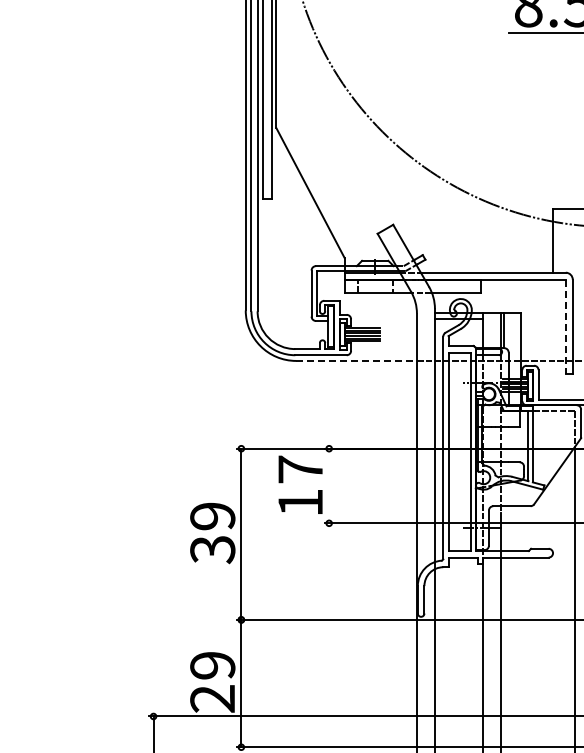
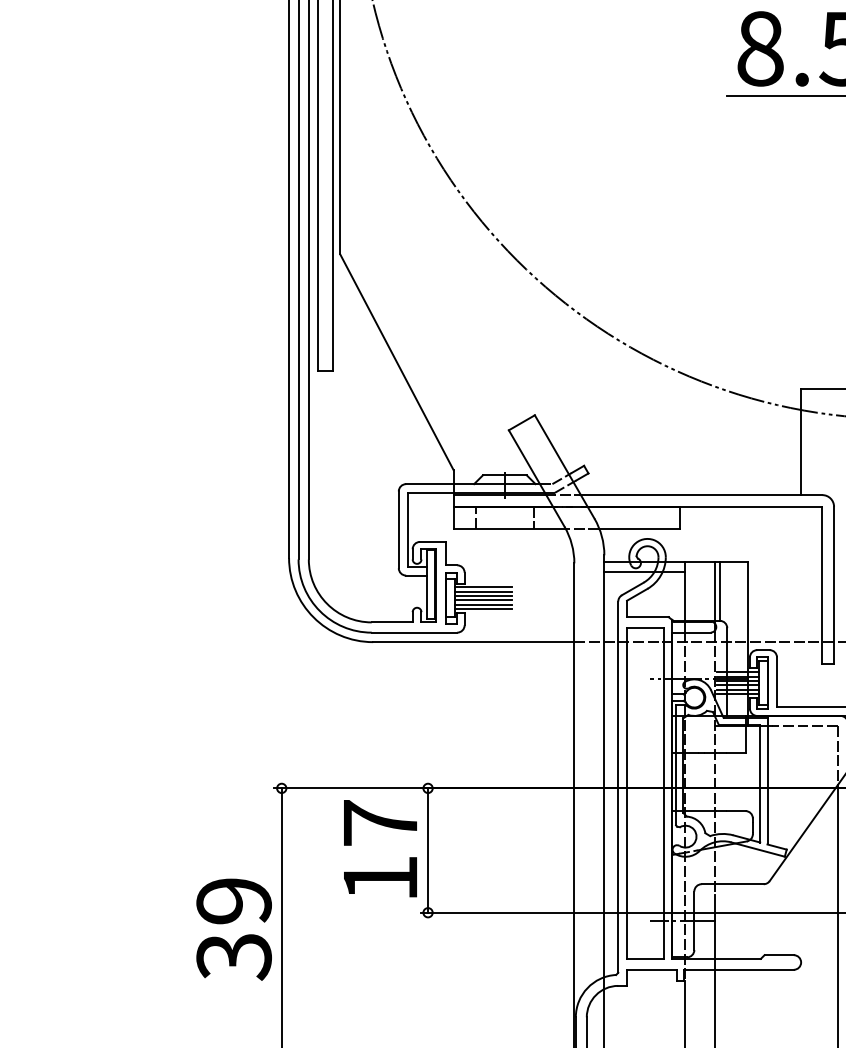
line: (565, 327) -> (821, 586), dashed -> solid
line: (357, 360) -> (475, 641), dashed -> solid
line: (329, 485) -> (428, 849), added

